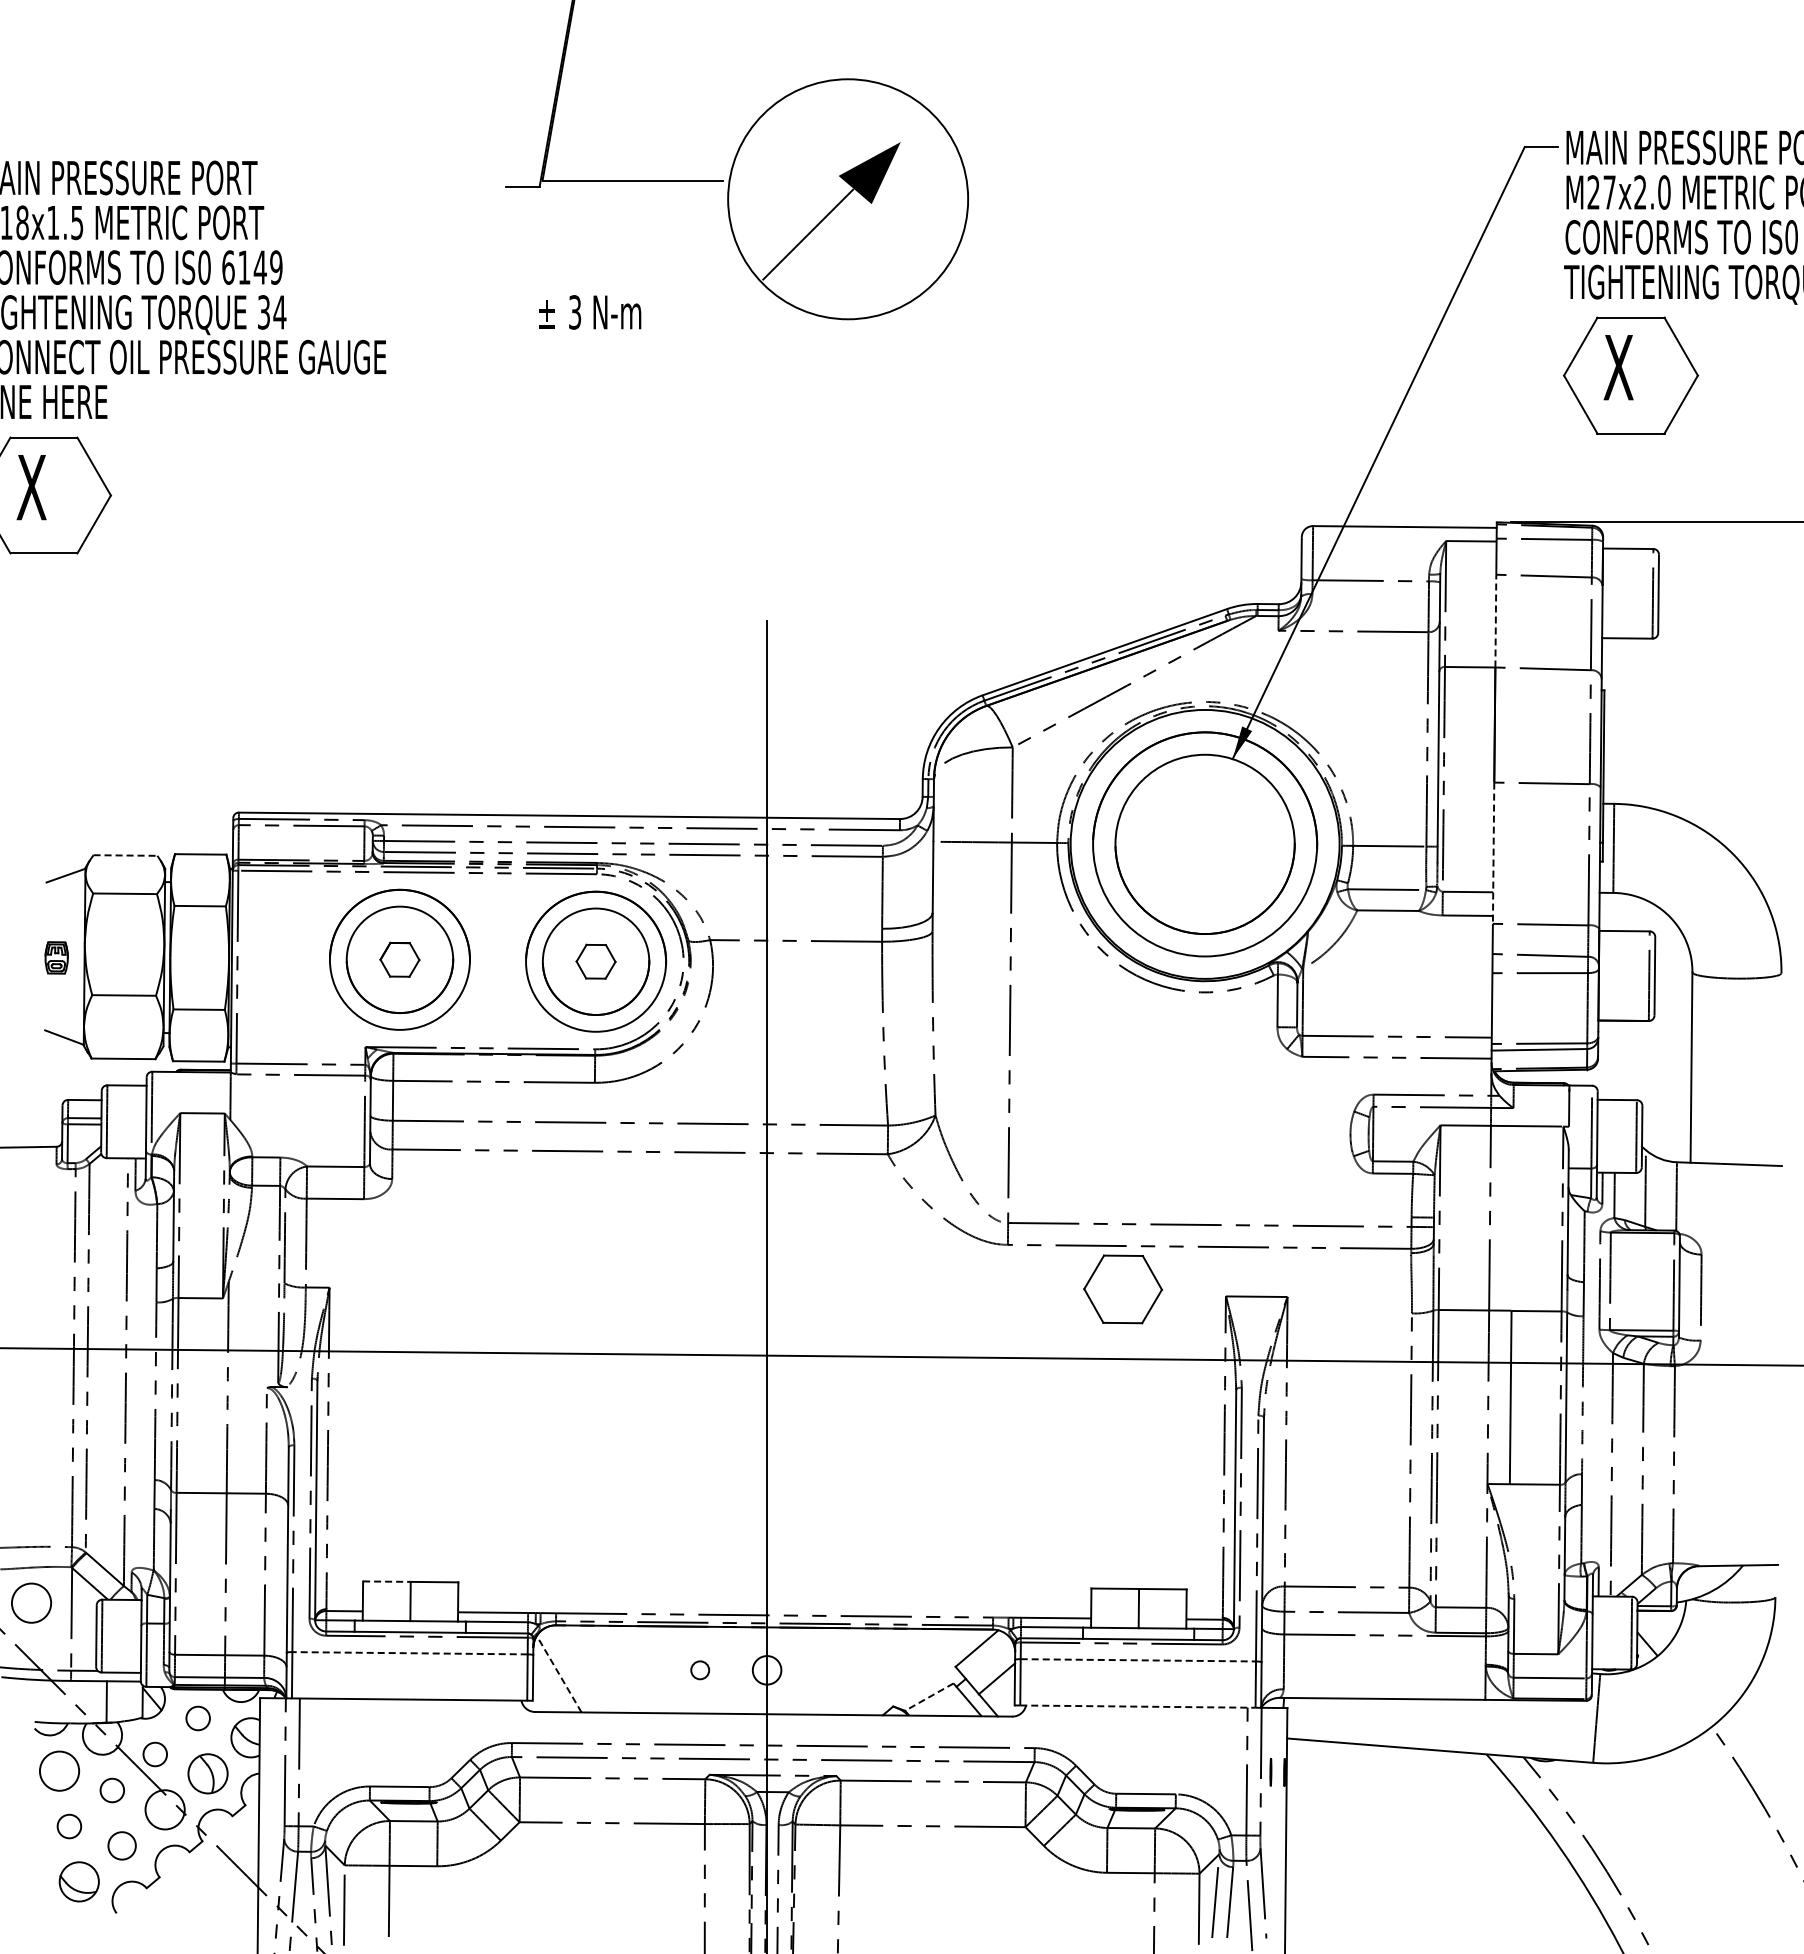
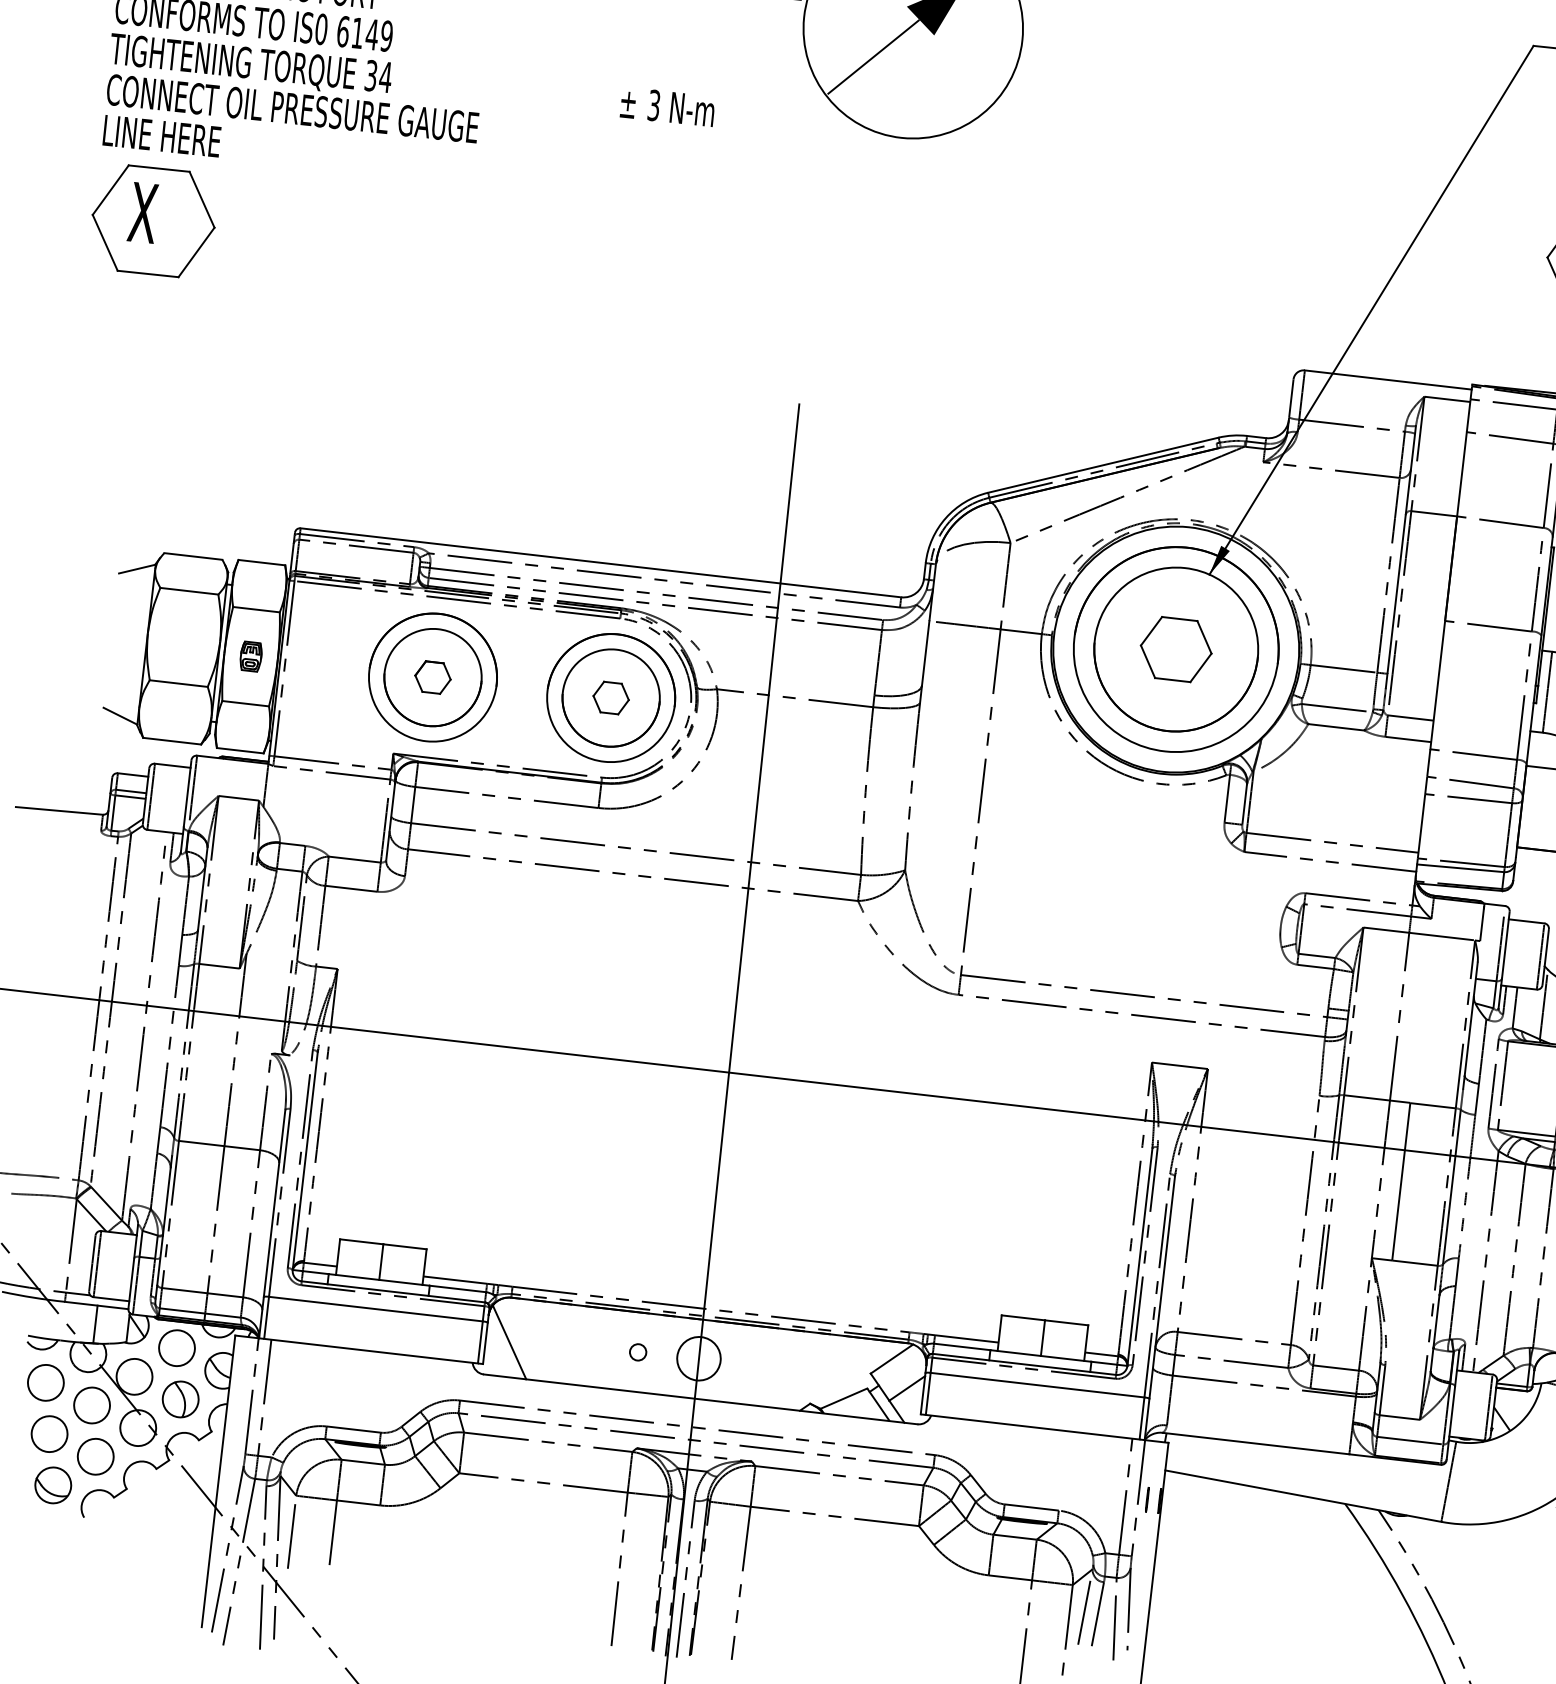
line: (1495, 620) -> (1461, 473), dashed -> solid
line: (1493, 853) -> (1437, 685), dashed -> solid
line: (125, 855) -> (193, 556), dashed -> solid
part: (56, 957) -> (250, 656), moved
part: (1122, 1289) -> (1175, 649), moved
line: (386, 1581) -> (361, 1241), dashed -> solid
circle: (31, 1602) -> (36, 1226), removed
line: (410, 1653) -> (376, 1309), dashed -> solid
line: (1138, 1660) -> (1037, 1385), dashed -> solid
circle: (766, 1670) -> (698, 1358), size x1.67
line: (558, 1673) -> (508, 1341), dashed -> solid
line: (929, 1697) -> (844, 1399), dashed -> solid
line: (1137, 1706) -> (1032, 1427), dashed -> solid
circle: (197, 1718) -> (176, 1348), size x1.67
circle: (154, 1754) -> (133, 1376), size x1.67
circle: (111, 1790) -> (91, 1405), size x1.67
circle: (69, 1826) -> (49, 1434), size x1.67
circle: (121, 1845) -> (95, 1456), size x1.43

